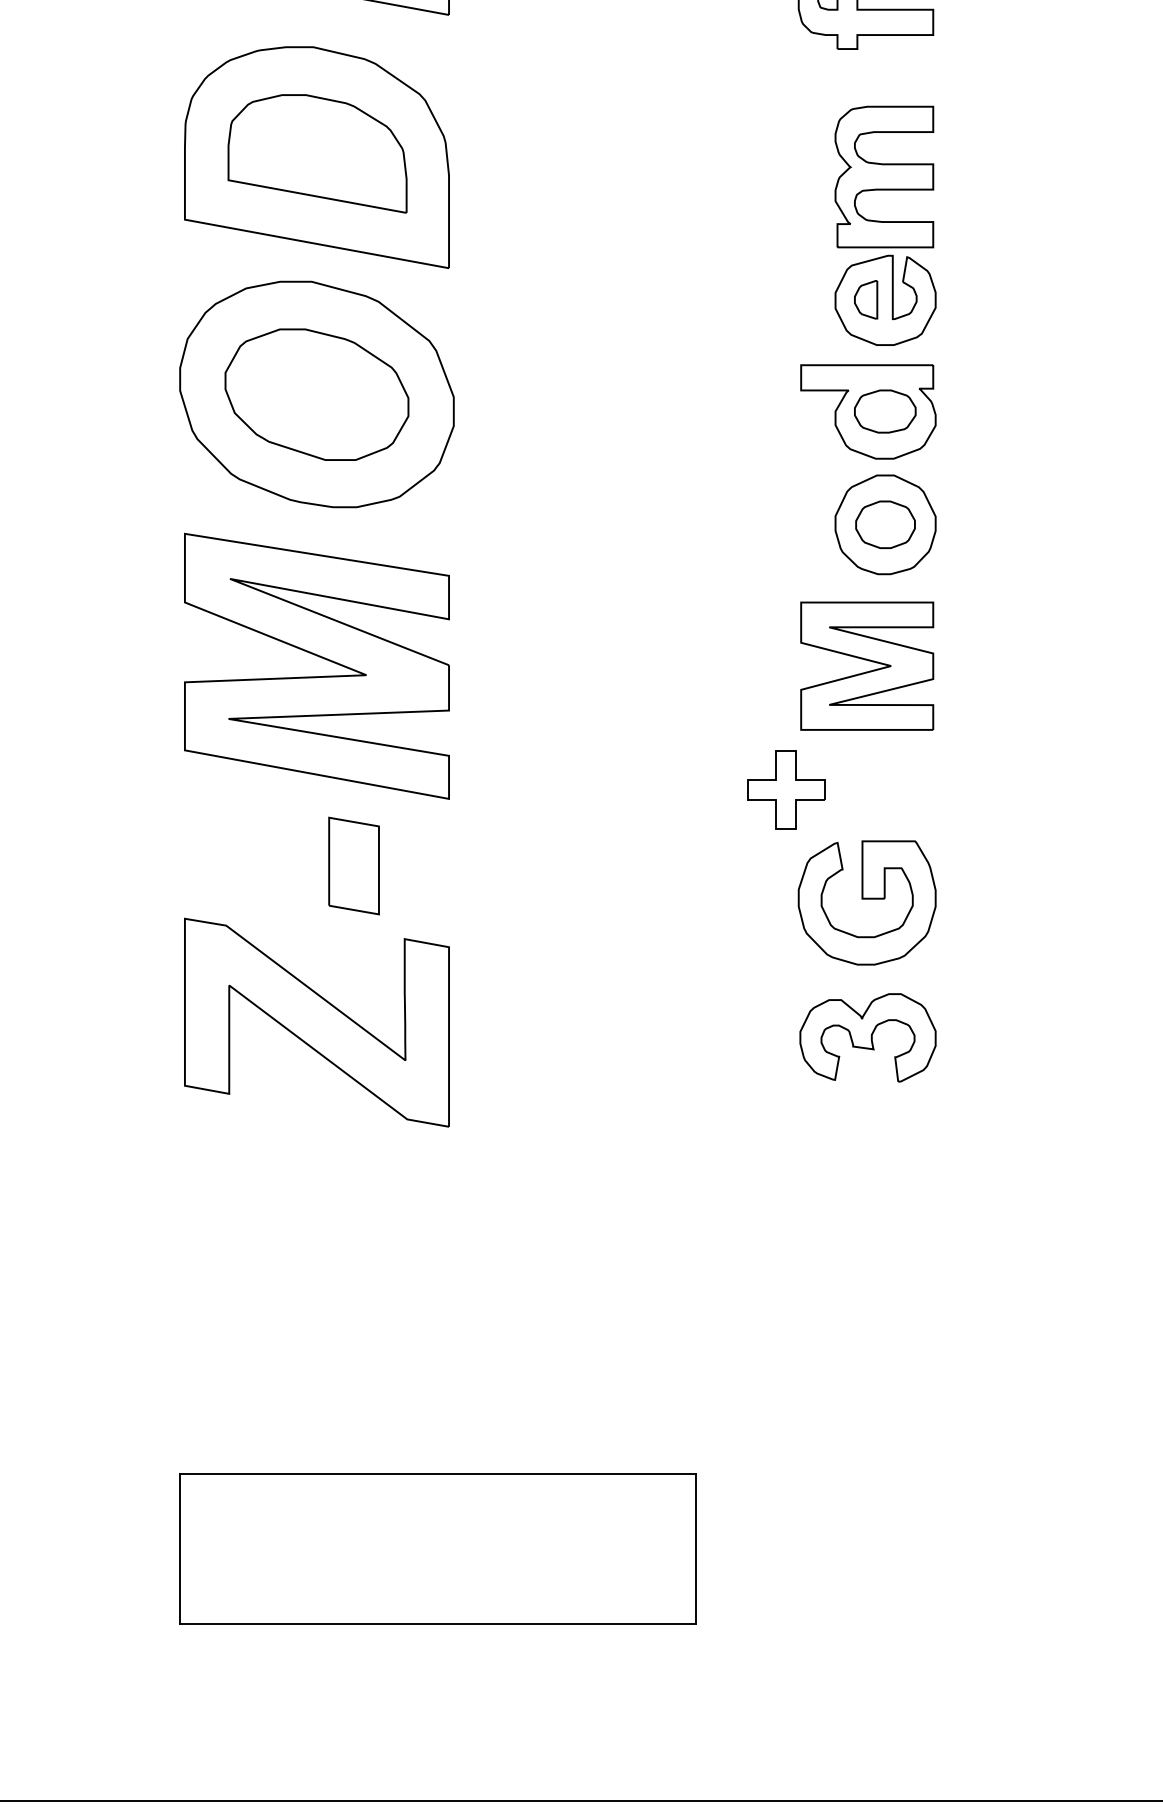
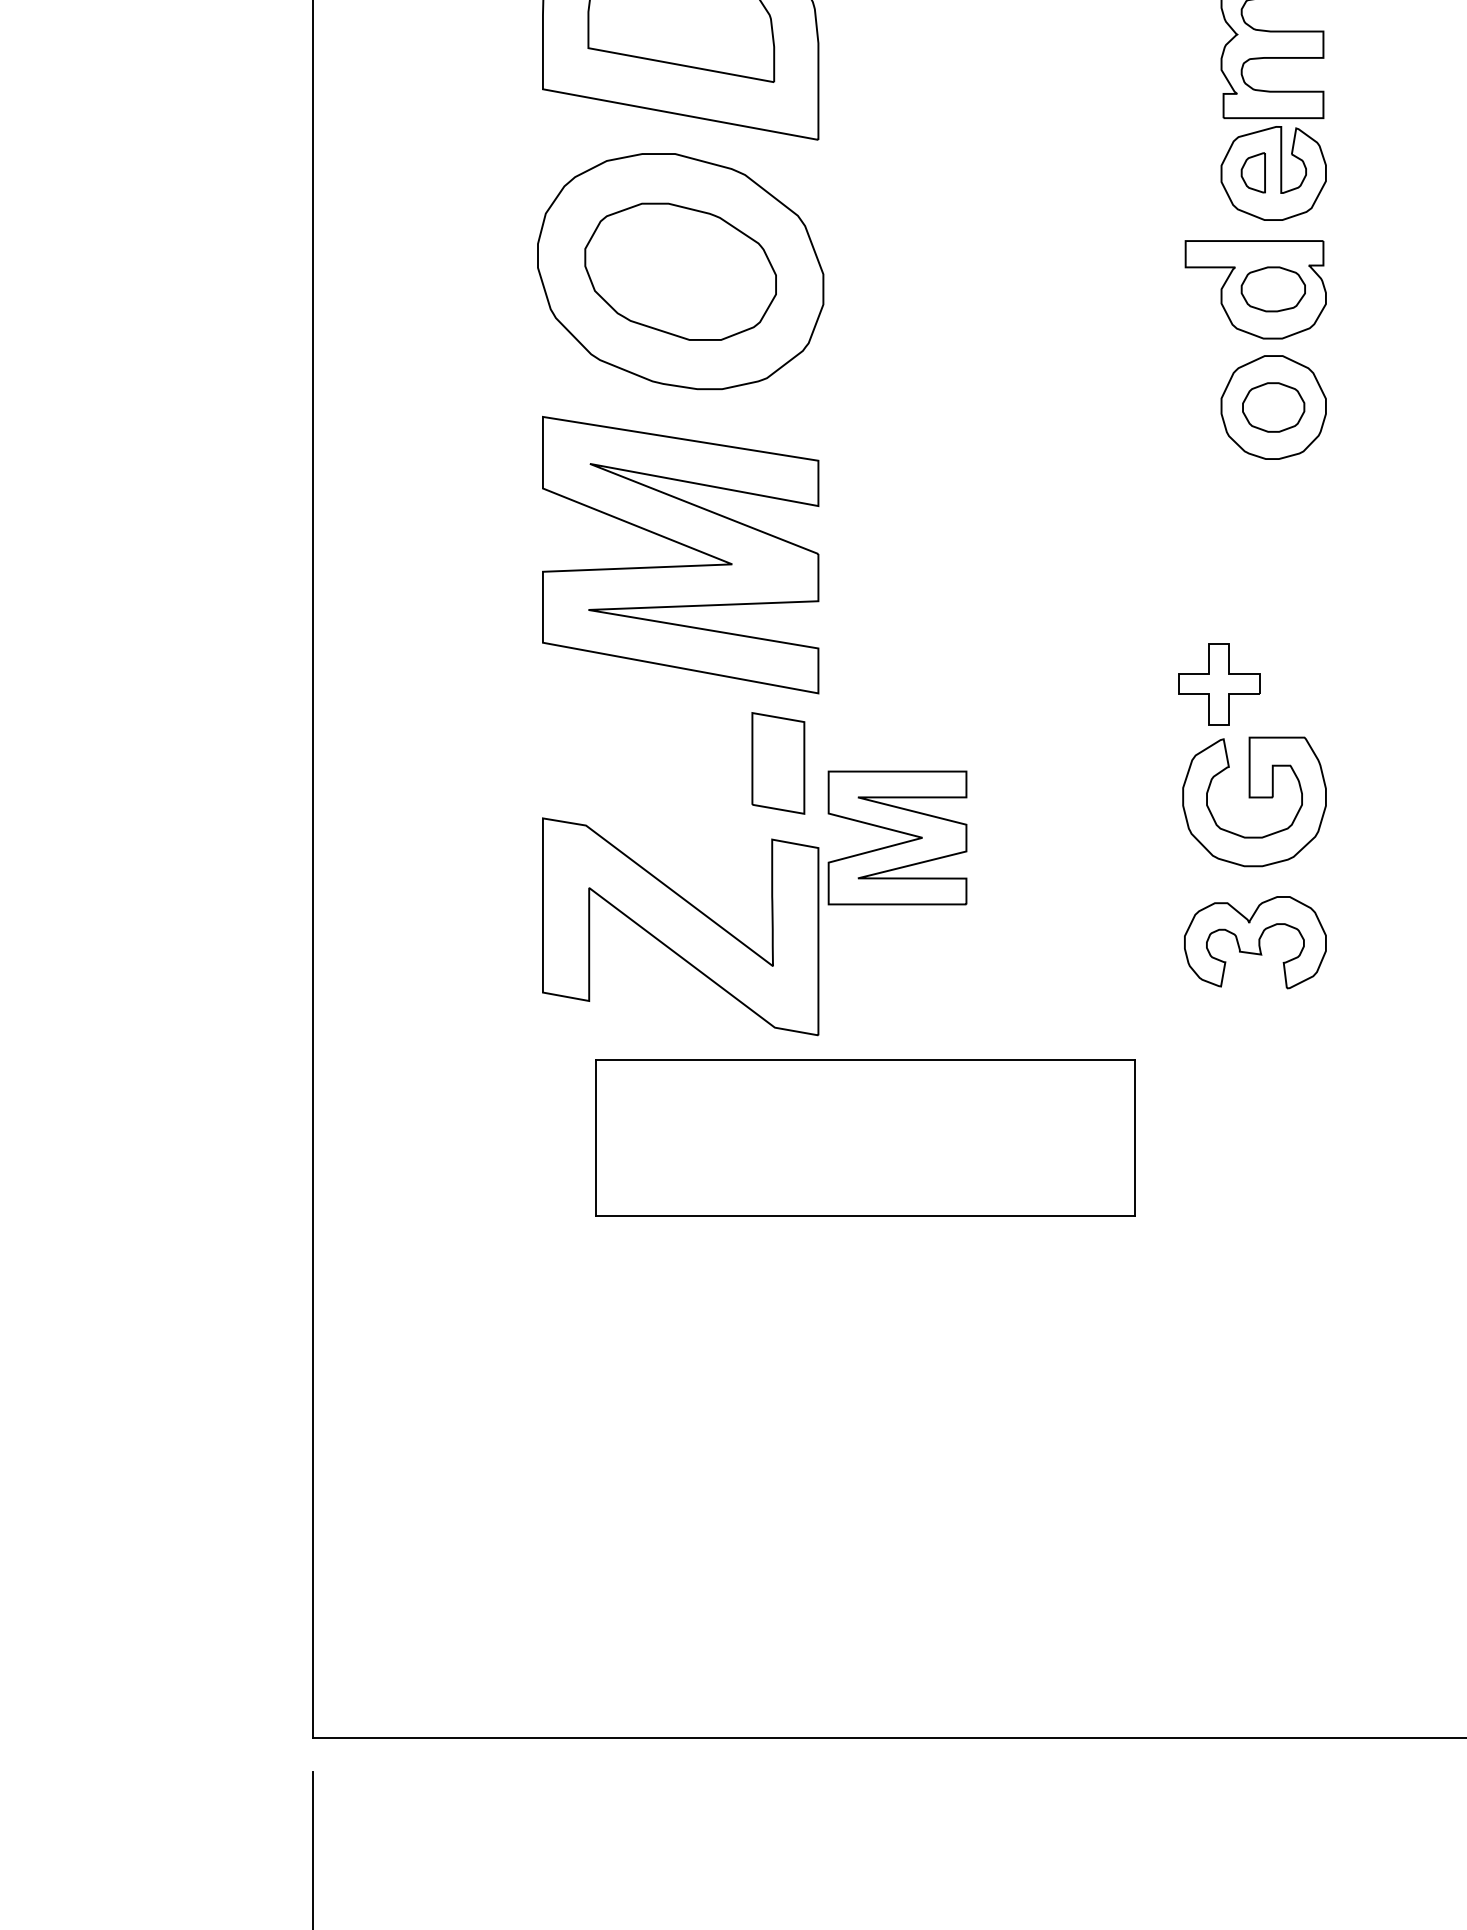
part: (867, 665) -> (897, 837), moved
part: (786, 790) -> (1219, 684), moved
part: (354, 866) -> (778, 763), moved
part: (437, 1548) -> (865, 1137), moved

